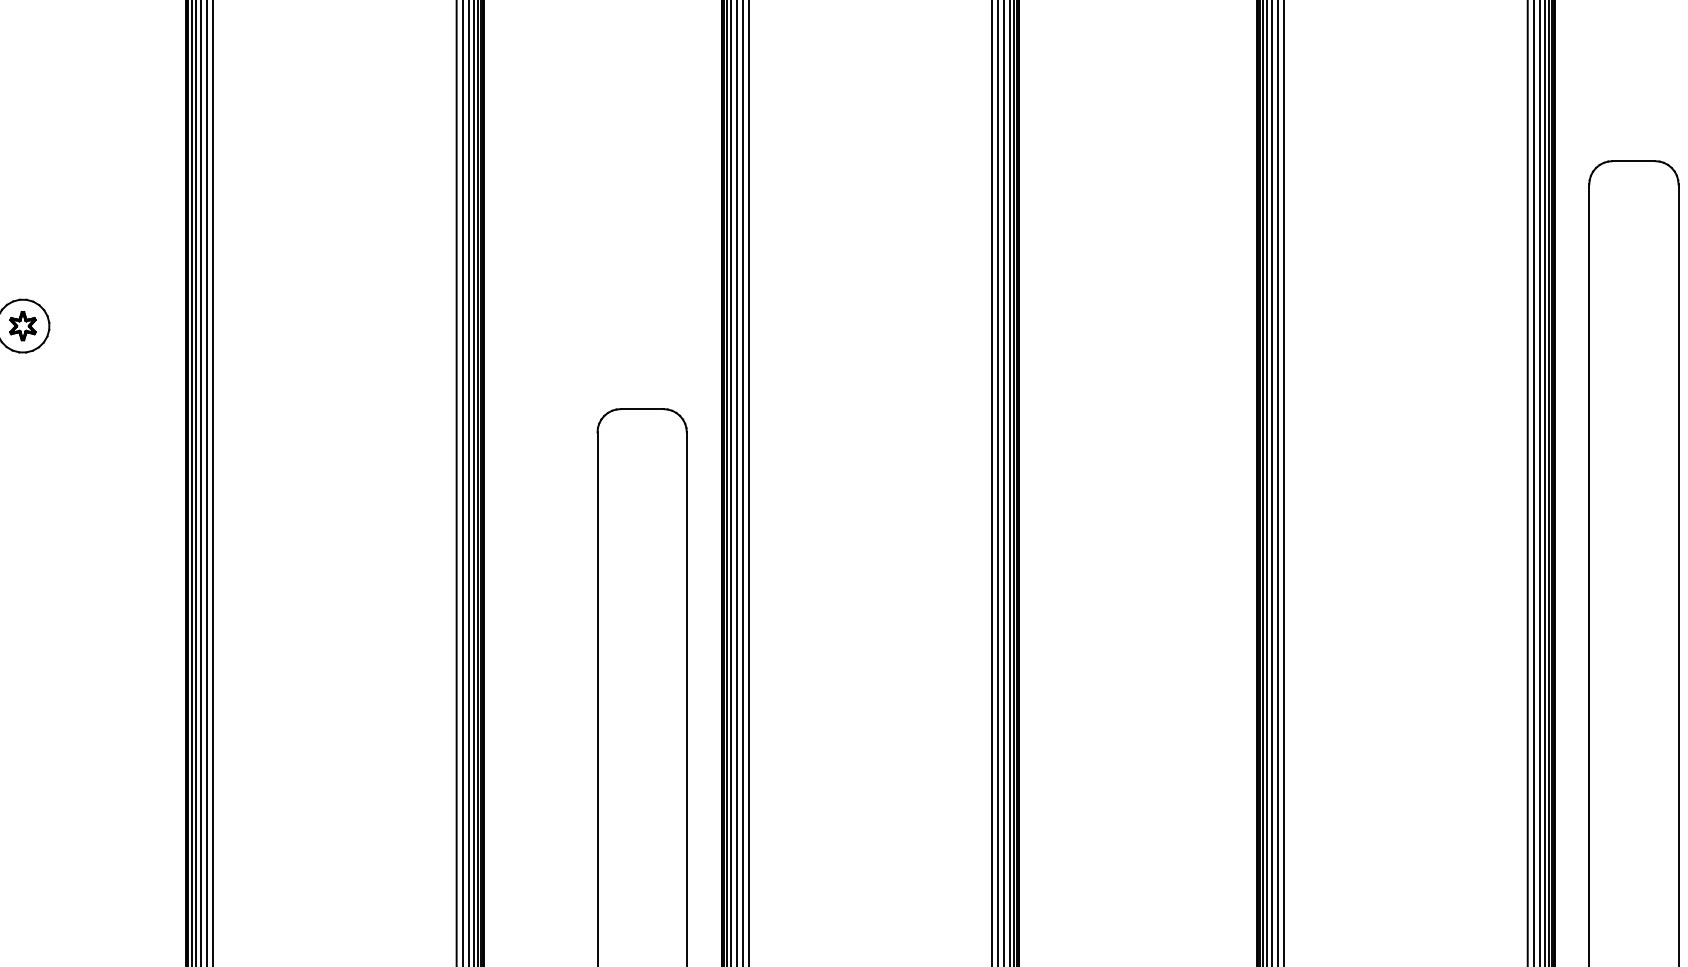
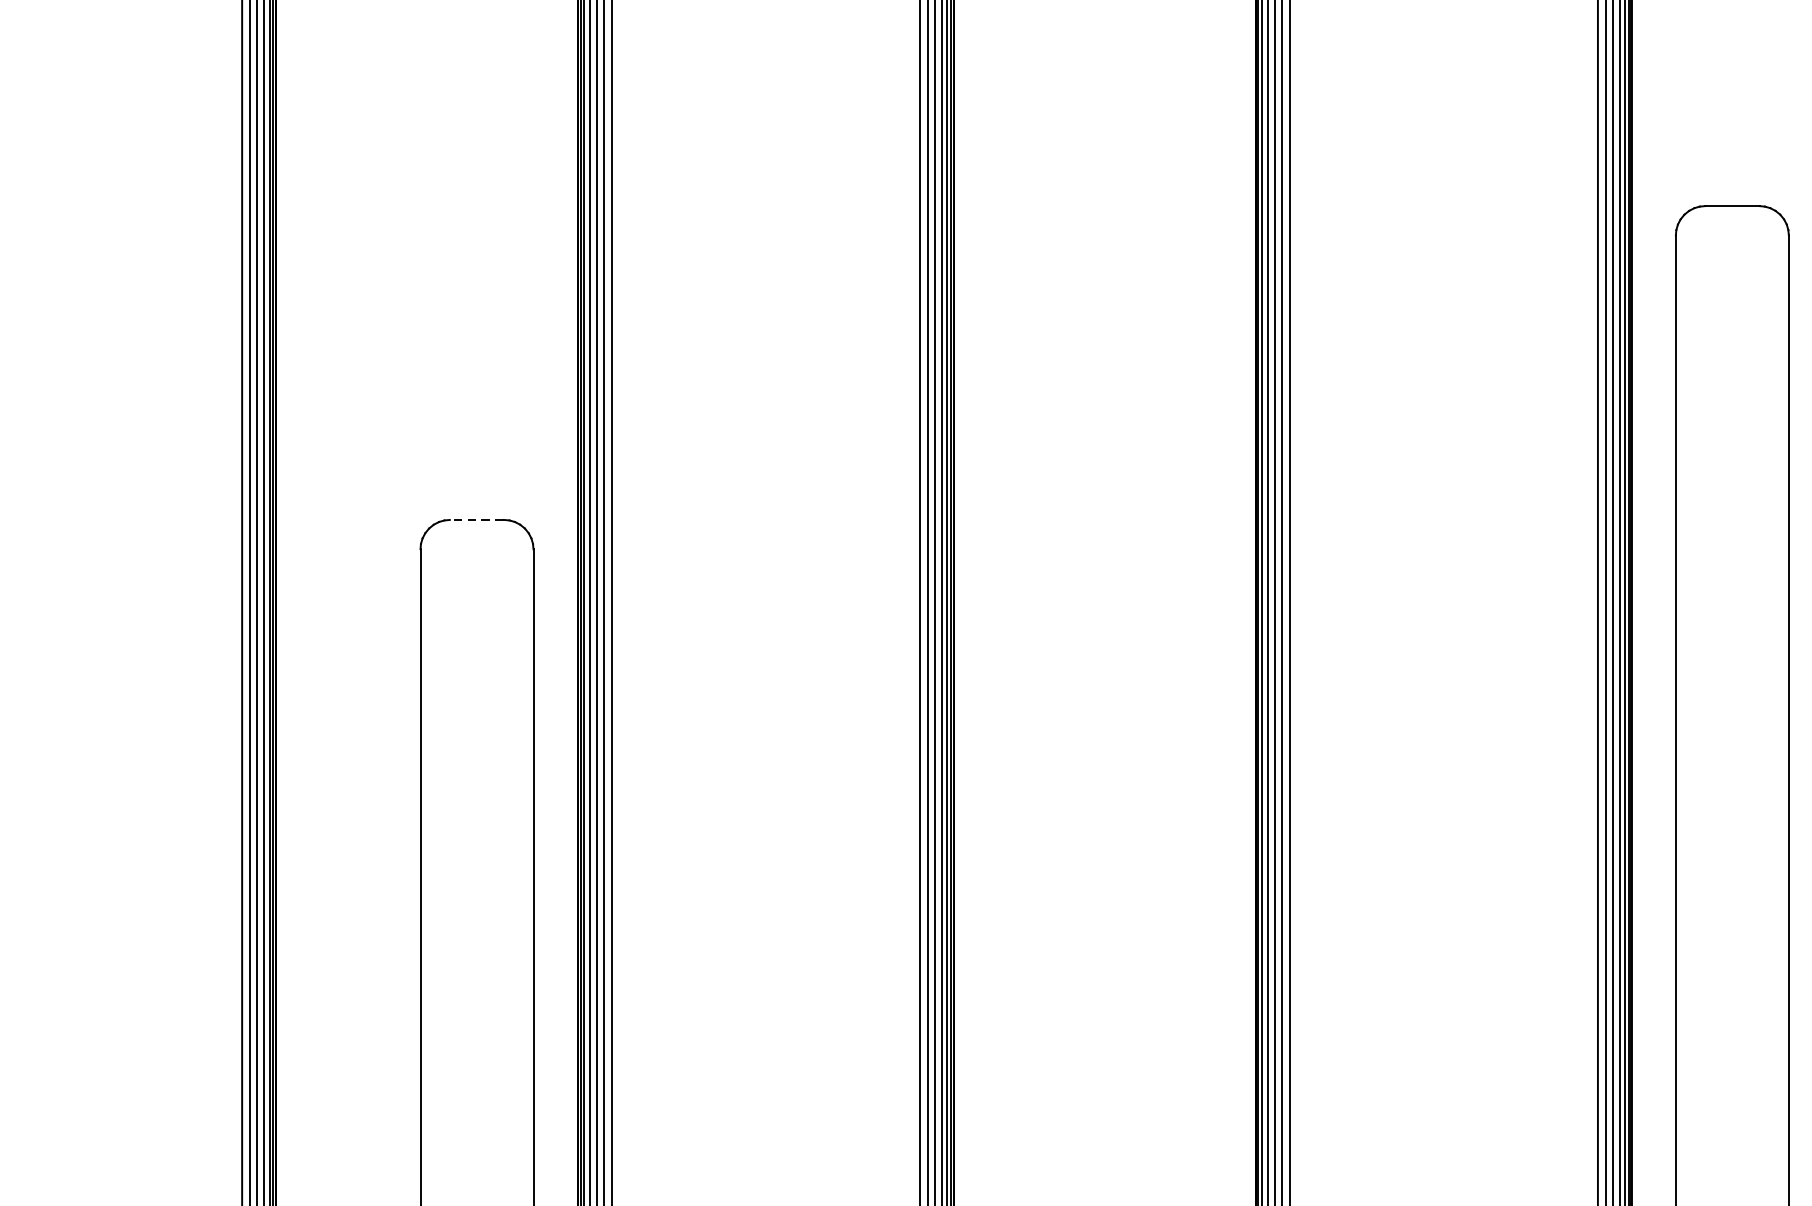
line: (641, 409) -> (476, 520), solid -> dashed

